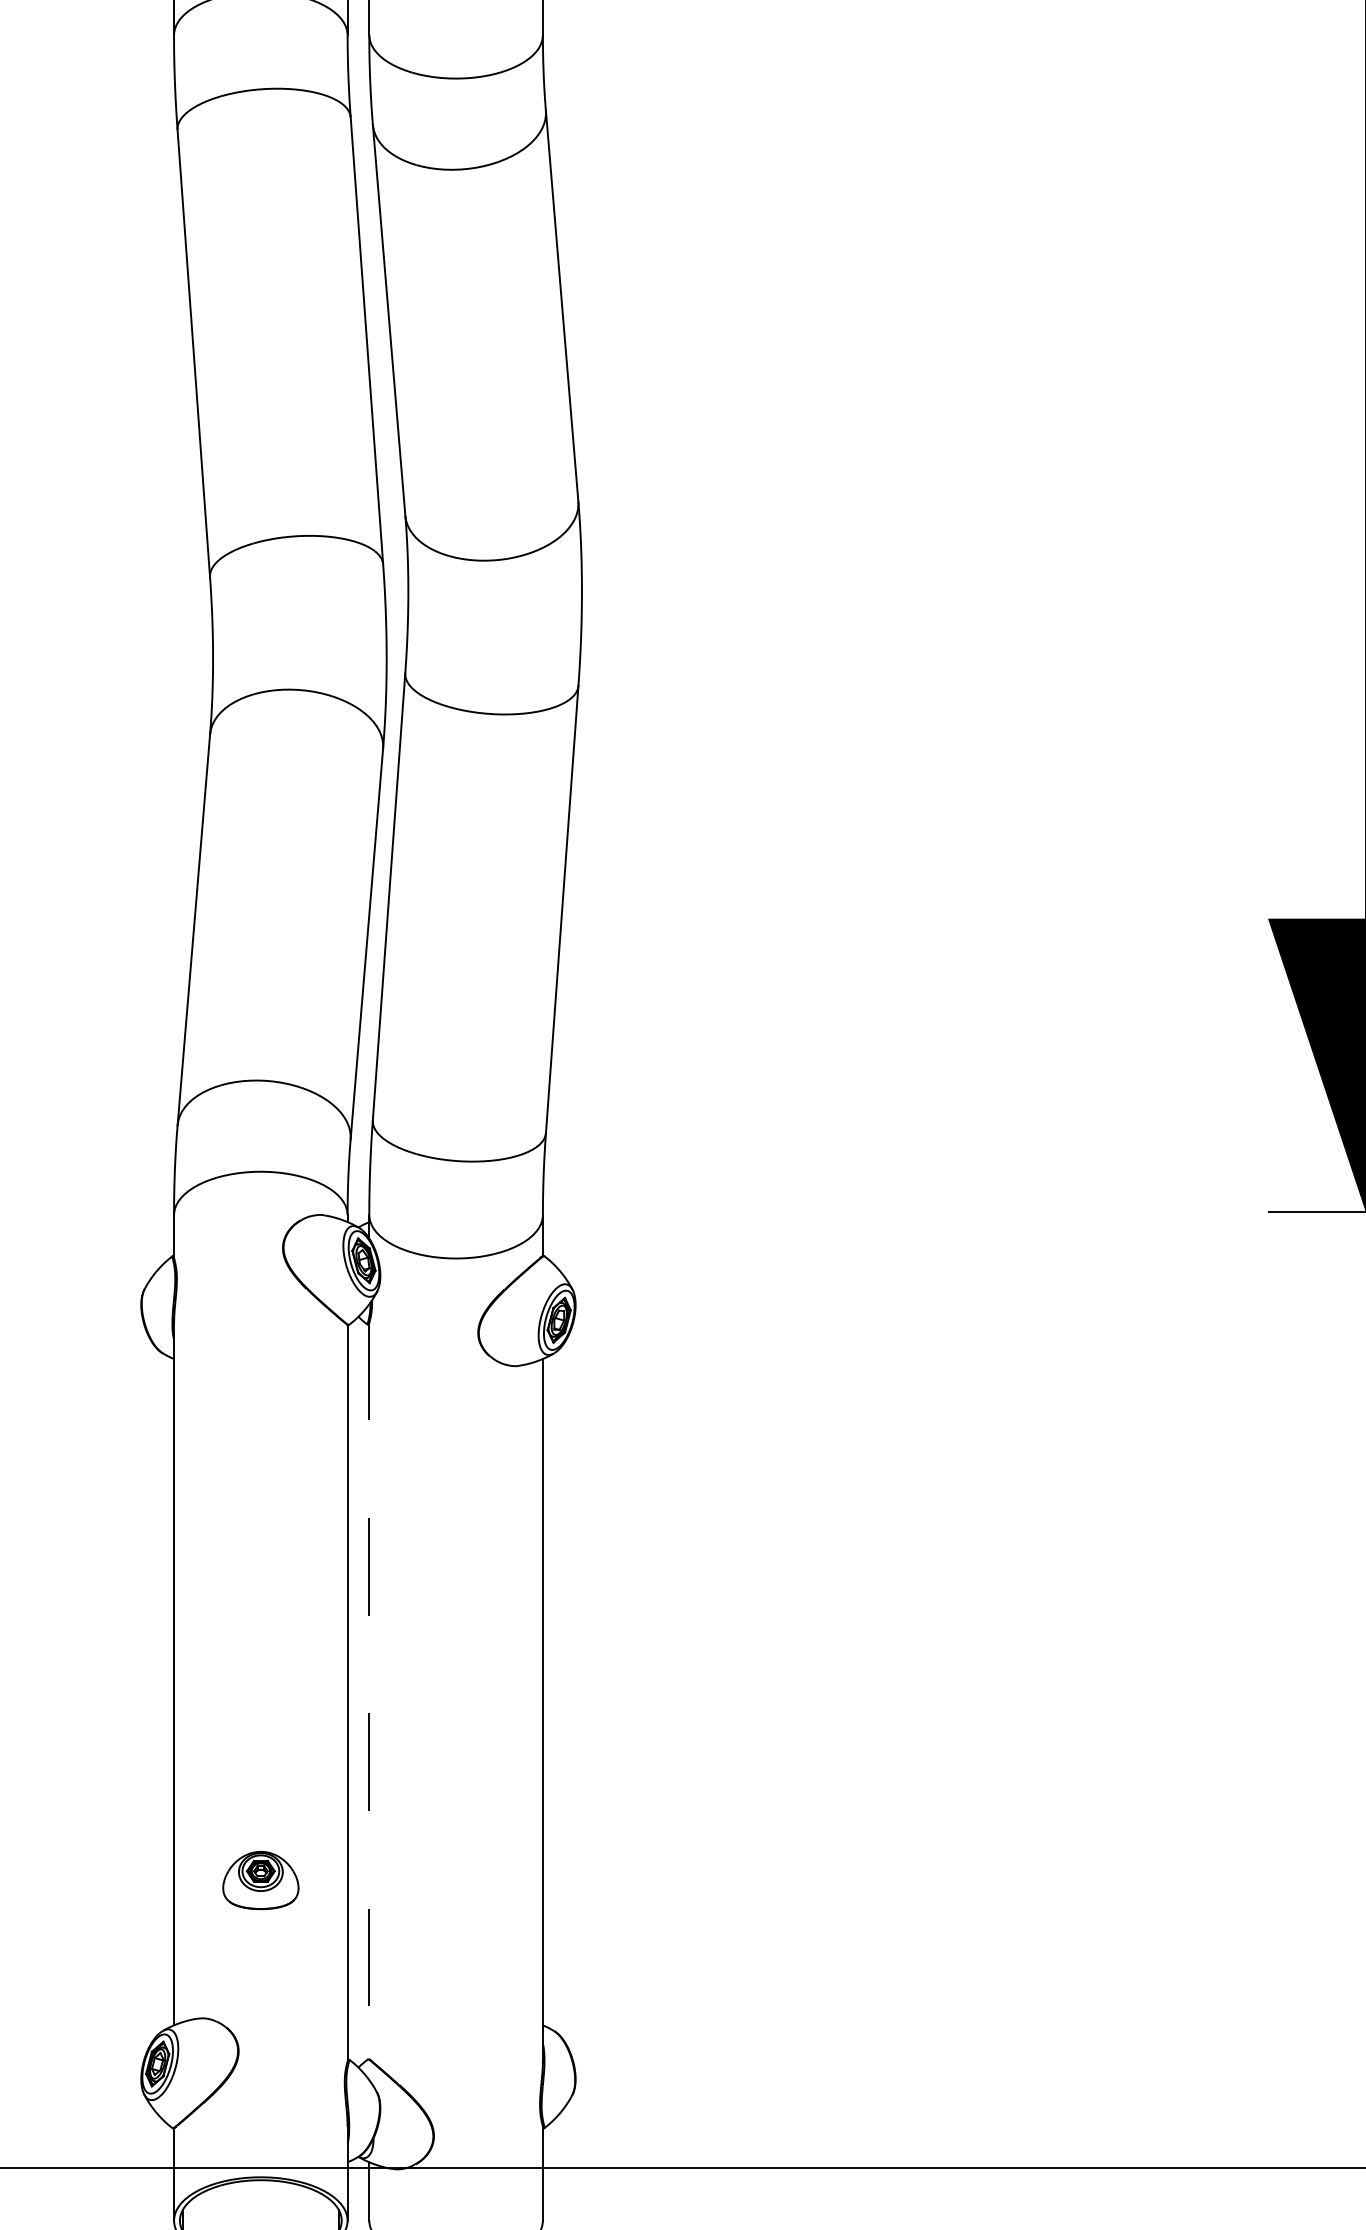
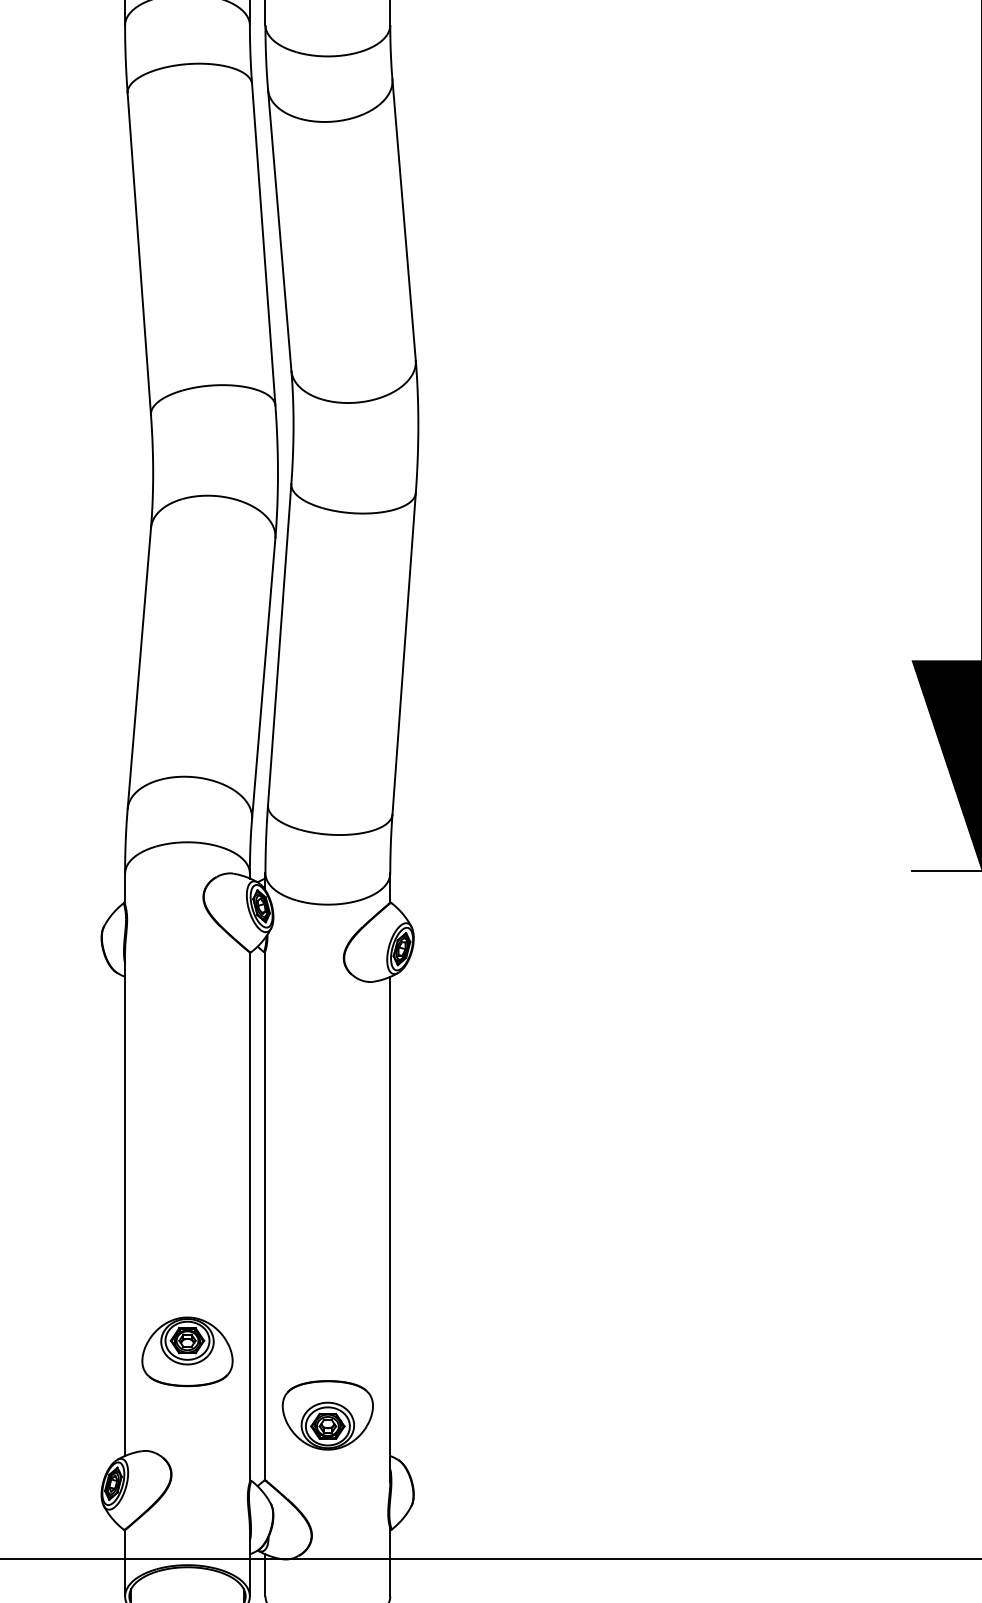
line: (369, 1691) -> (265, 1215), dashed -> solid
part: (260, 1880) -> (187, 1351), size x1.67
part: (455, 1968) -> (327, 1415), added

